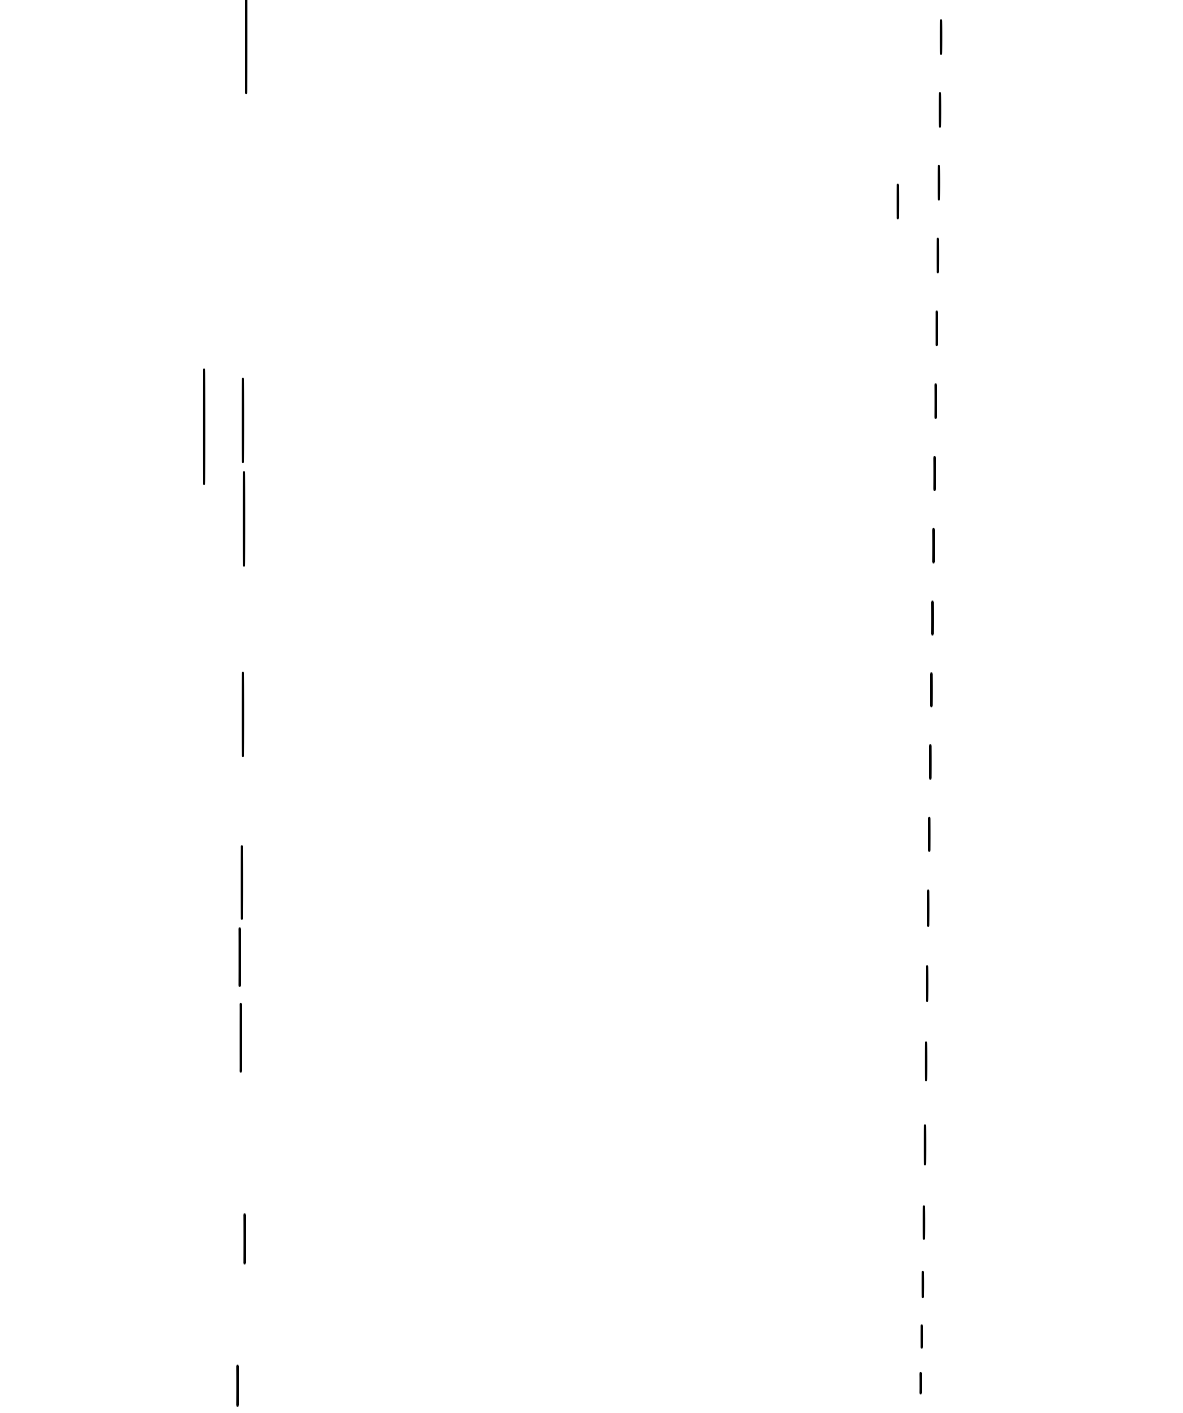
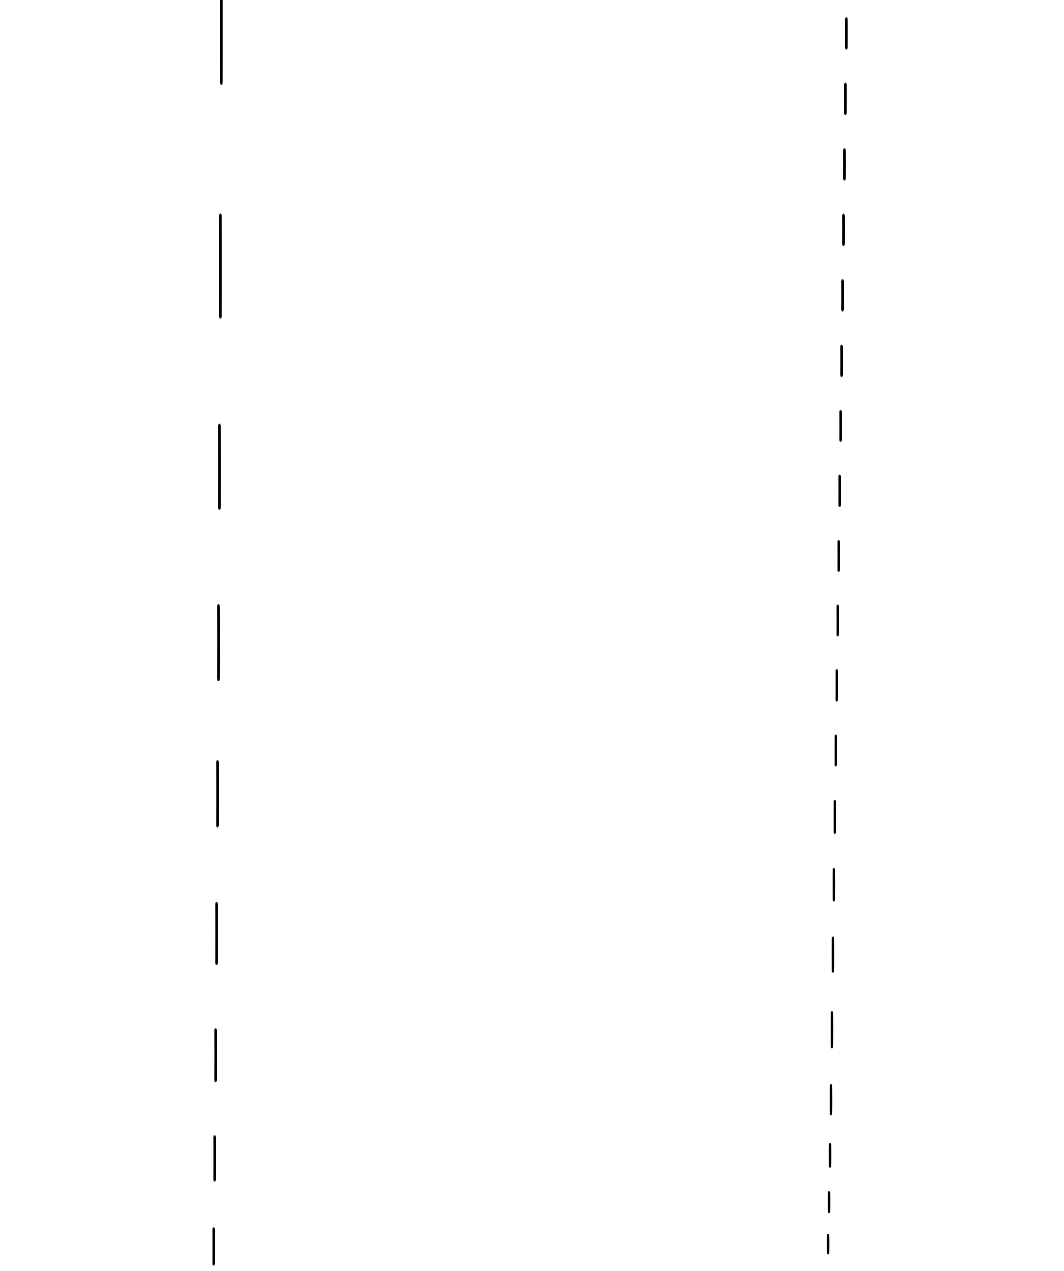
line: (897, 201) -> (807, 181), removed
line: (242, 419) -> (218, 377), removed
line: (204, 426) -> (220, 265), moved
line: (239, 956) -> (215, 1054), moved
line: (244, 1238) -> (214, 1158), moved

